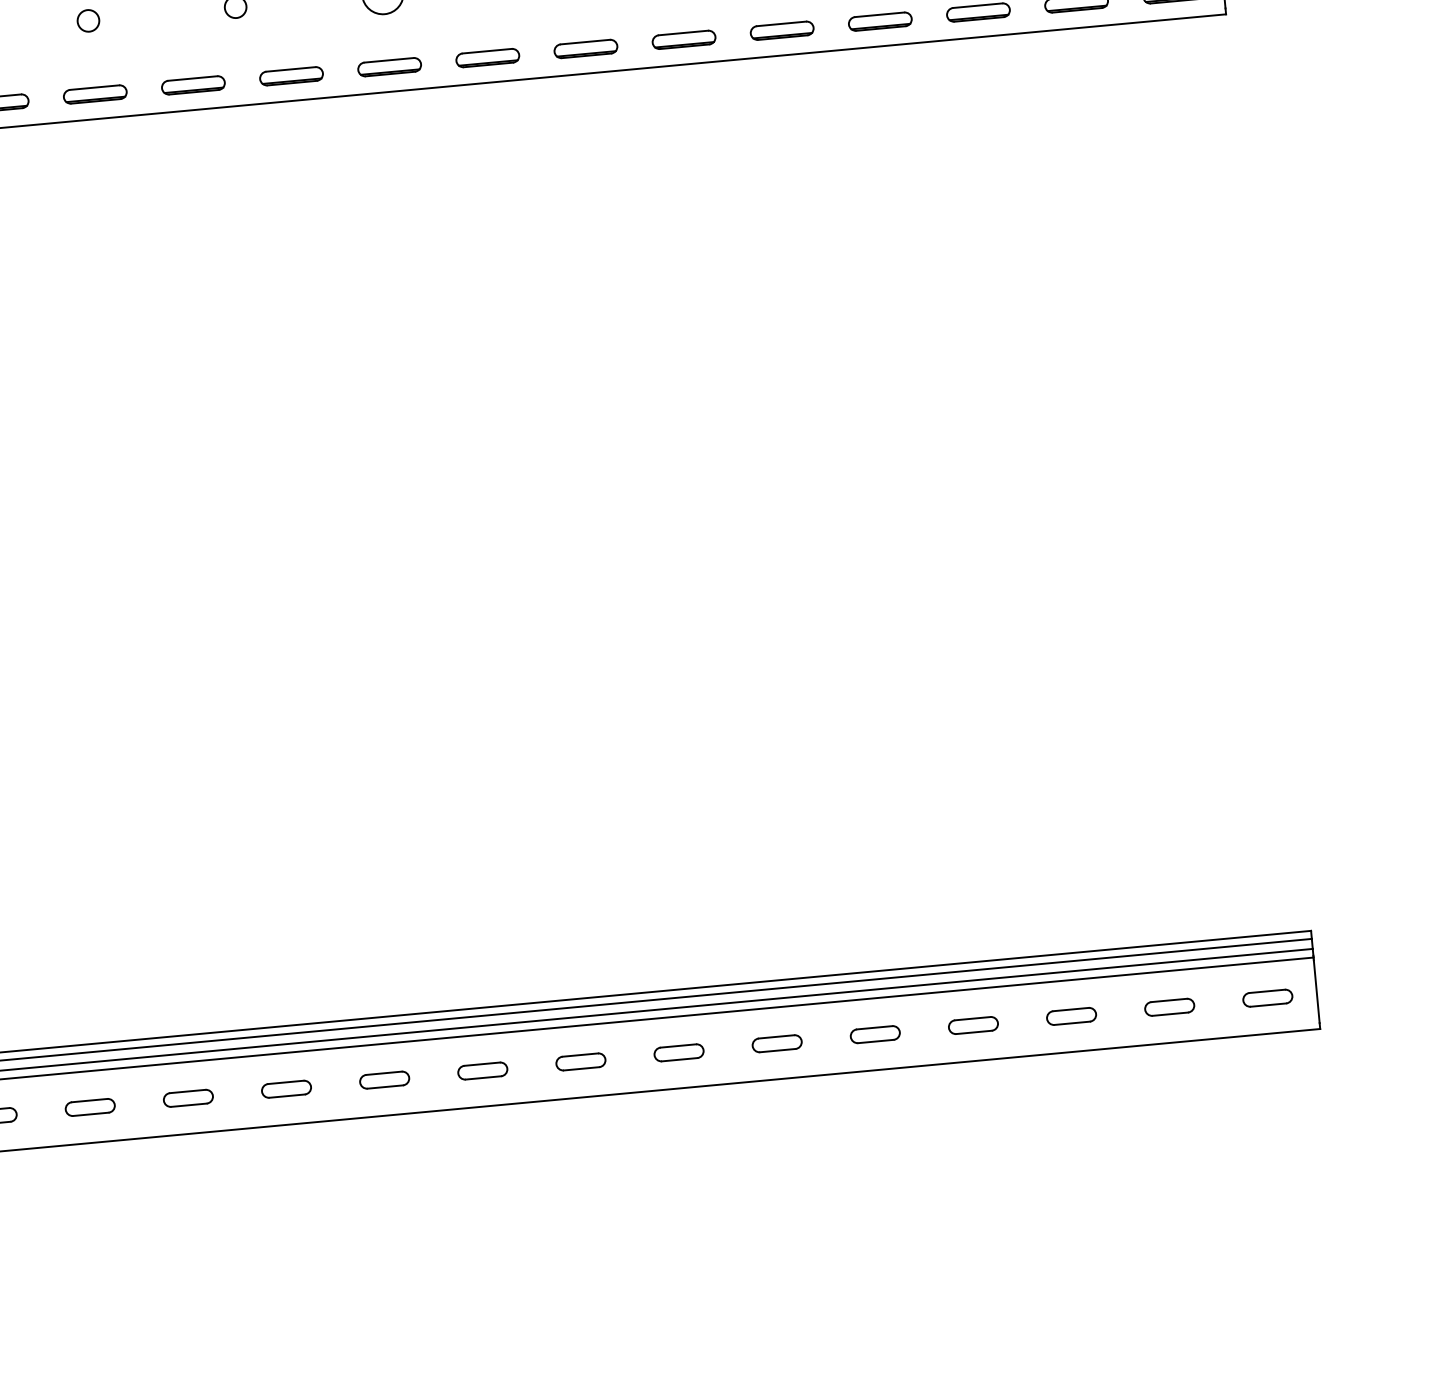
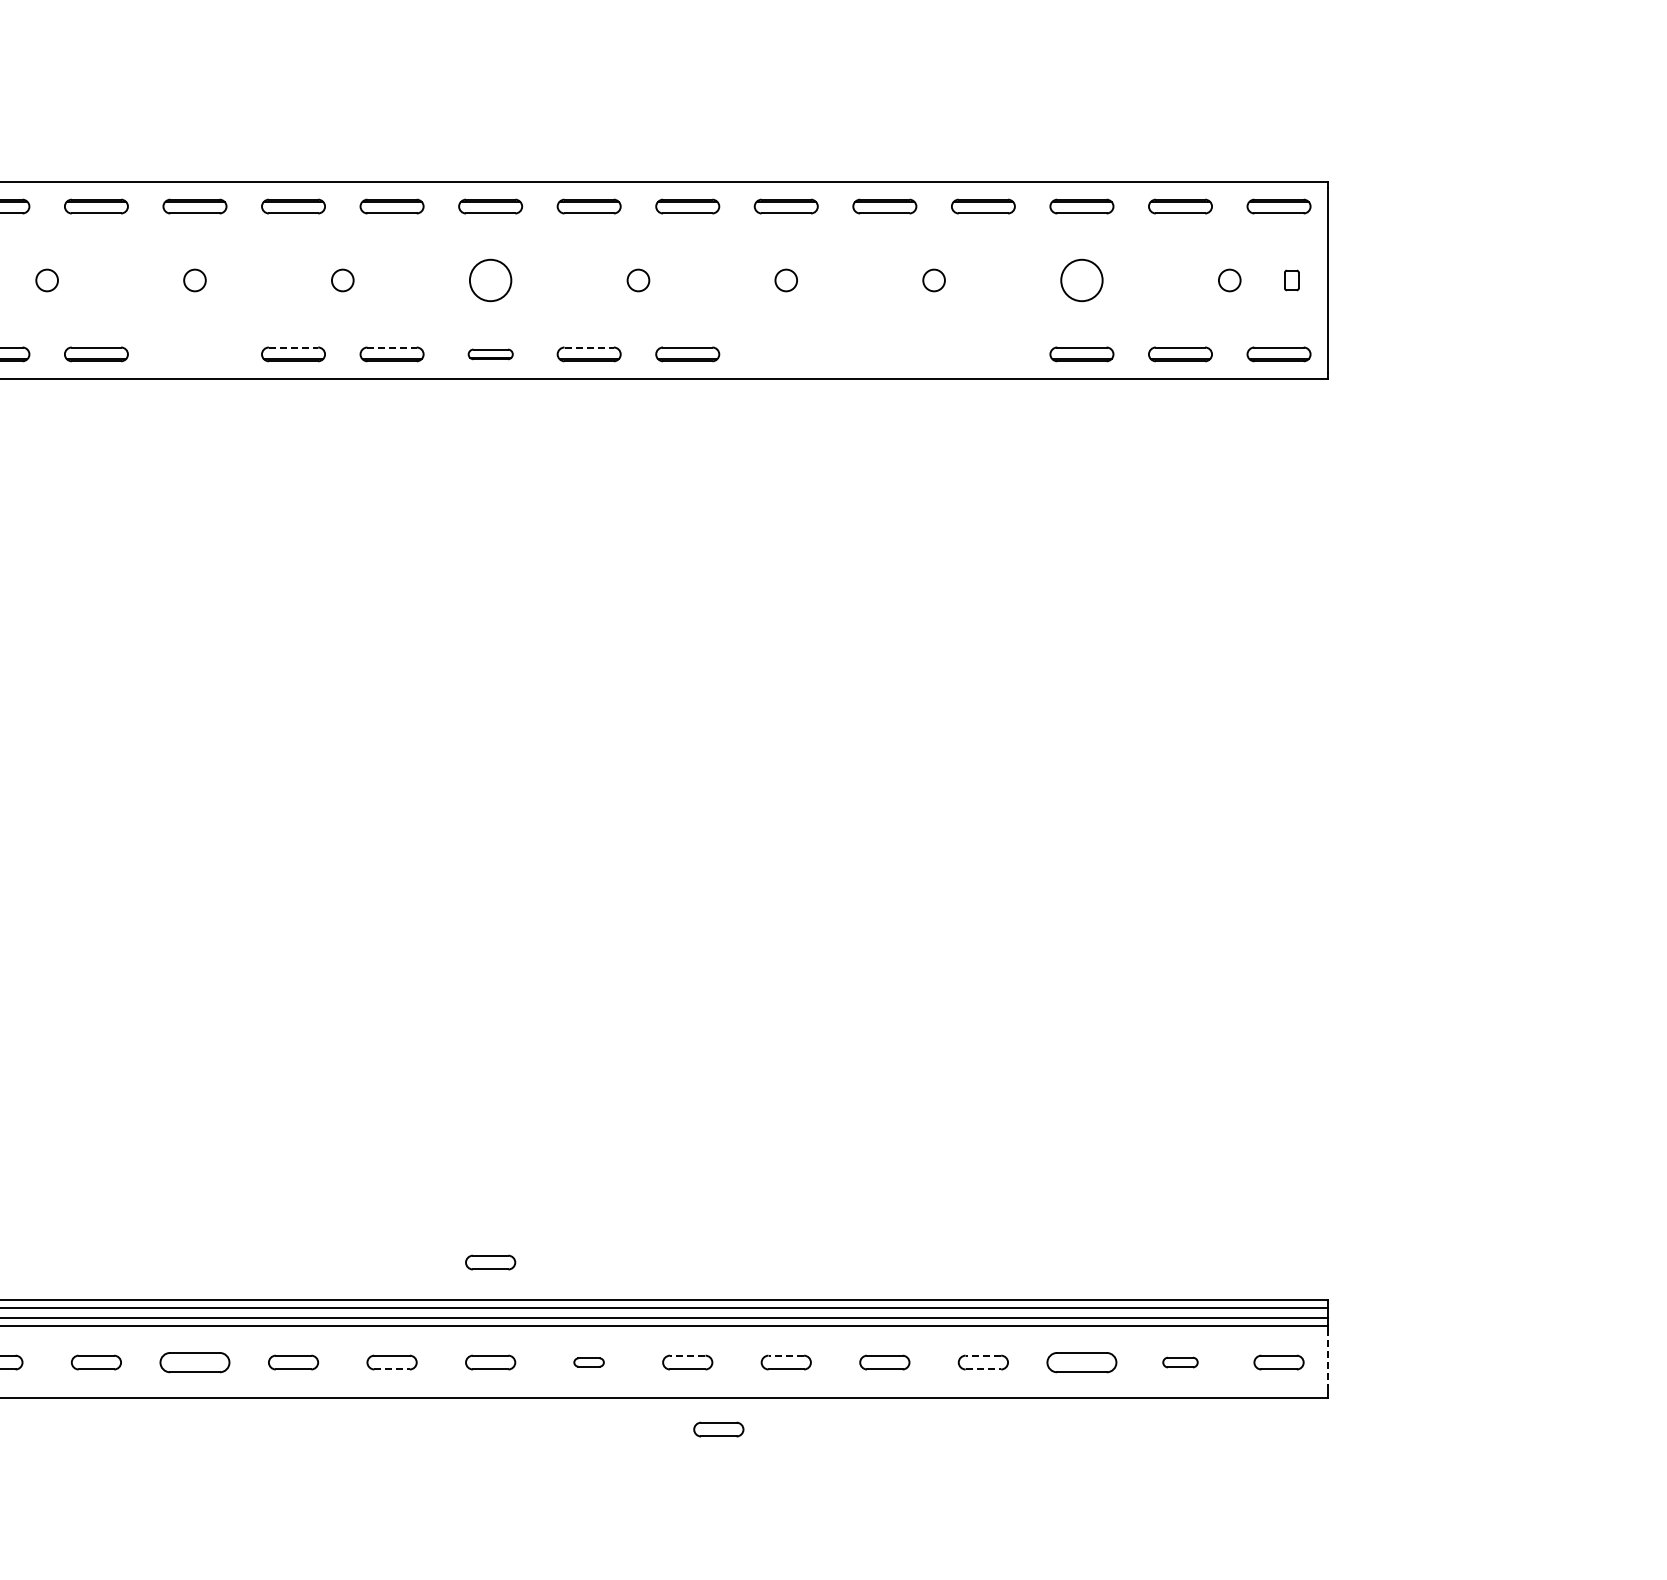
part: (880, 21) -> (983, 354), removed
part: (781, 30) -> (884, 354), removed
part: (683, 40) -> (785, 354), removed
line: (487, 51) -> (589, 347), solid -> dashed
part: (389, 67) -> (490, 354), size x0.7
line: (291, 69) -> (392, 347), solid -> dashed
line: (192, 78) -> (293, 347), solid -> dashed
part: (94, 94) -> (194, 354), removed
part: (473, 971) -> (490, 1262), added
line: (1316, 991) -> (1328, 1360), solid -> dashed
part: (1169, 1007) -> (1180, 1362), size x0.7
part: (1071, 1016) -> (1081, 1362), size x1.4
line: (972, 1018) -> (983, 1355), solid -> dashed
line: (974, 1032) -> (983, 1369), solid -> dashed
line: (776, 1036) -> (786, 1355), solid -> dashed
line: (678, 1045) -> (687, 1355), solid -> dashed
part: (580, 1061) -> (588, 1362), size x0.6
line: (385, 1087) -> (392, 1369), solid -> dashed
part: (187, 1098) -> (194, 1362), size x1.4
part: (715, 1116) -> (718, 1429), added

